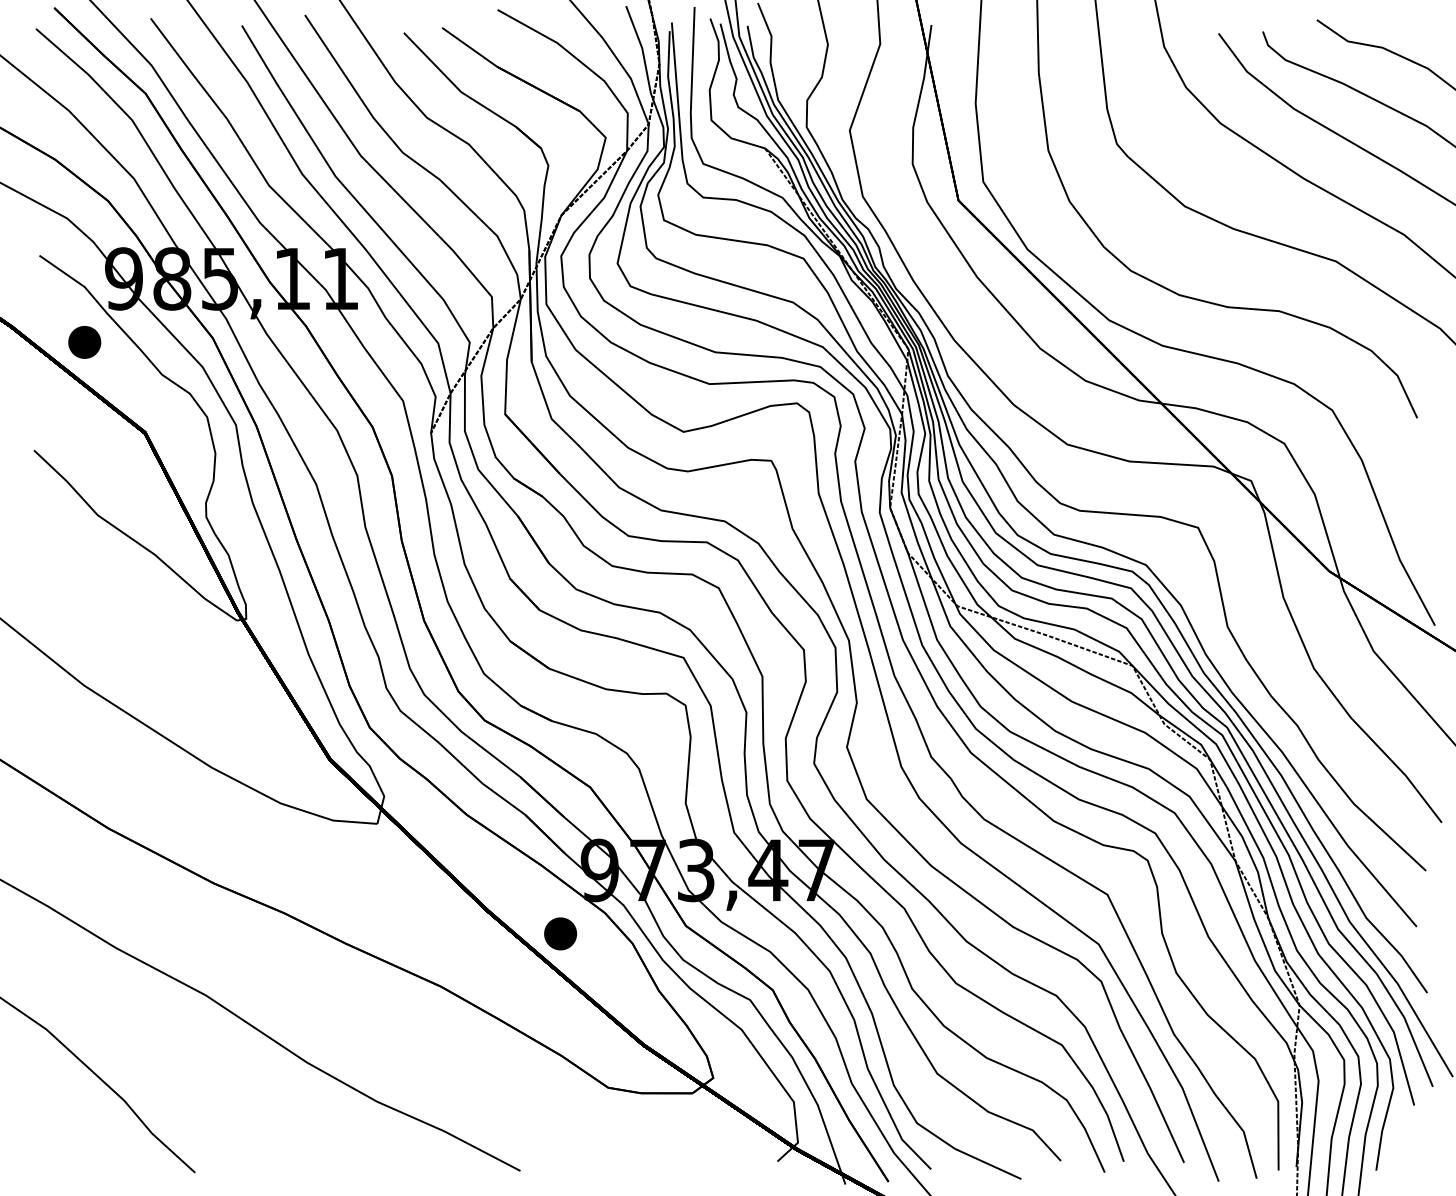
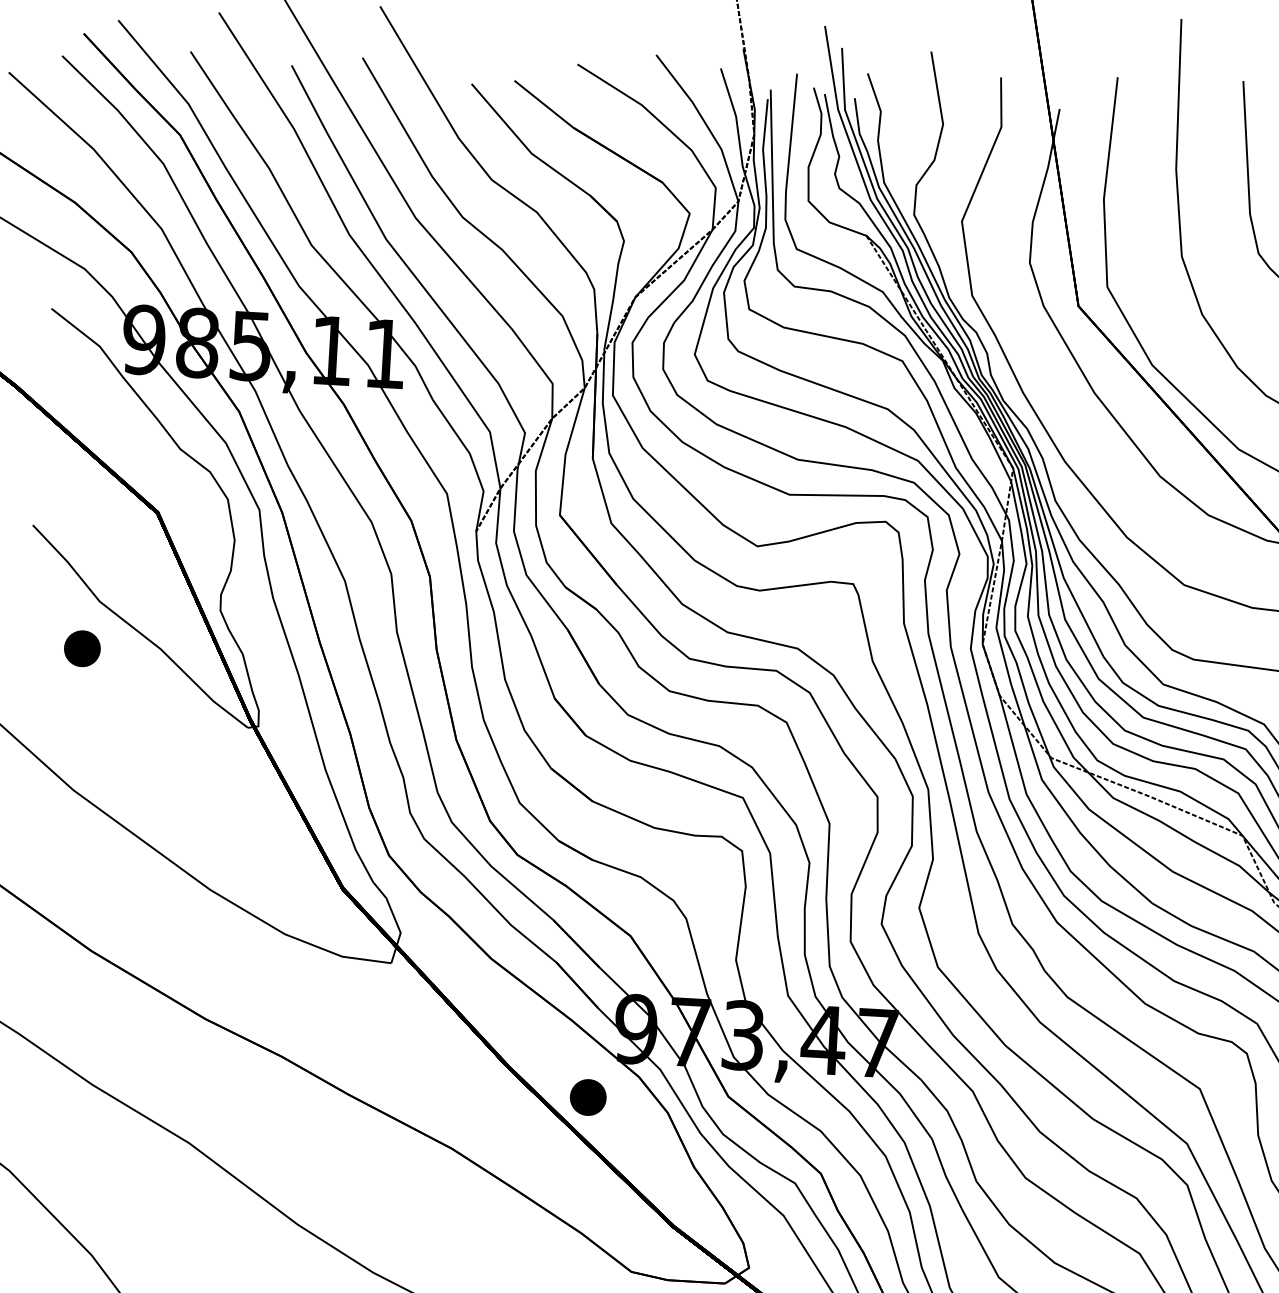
part: (84, 342) -> (82, 648), moved

